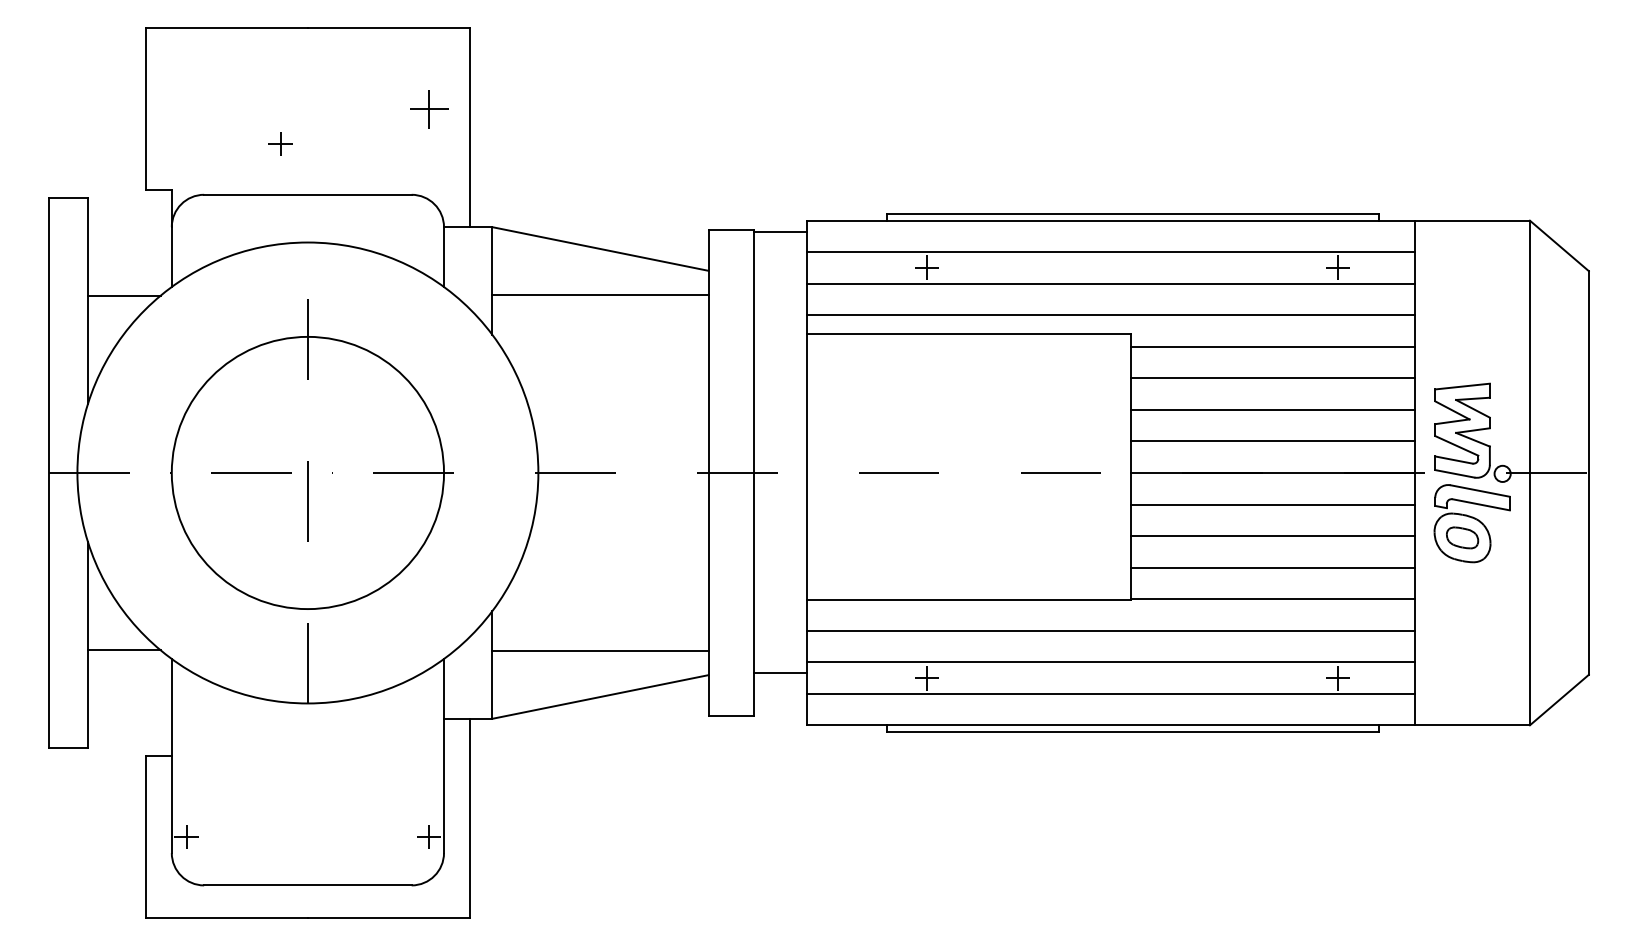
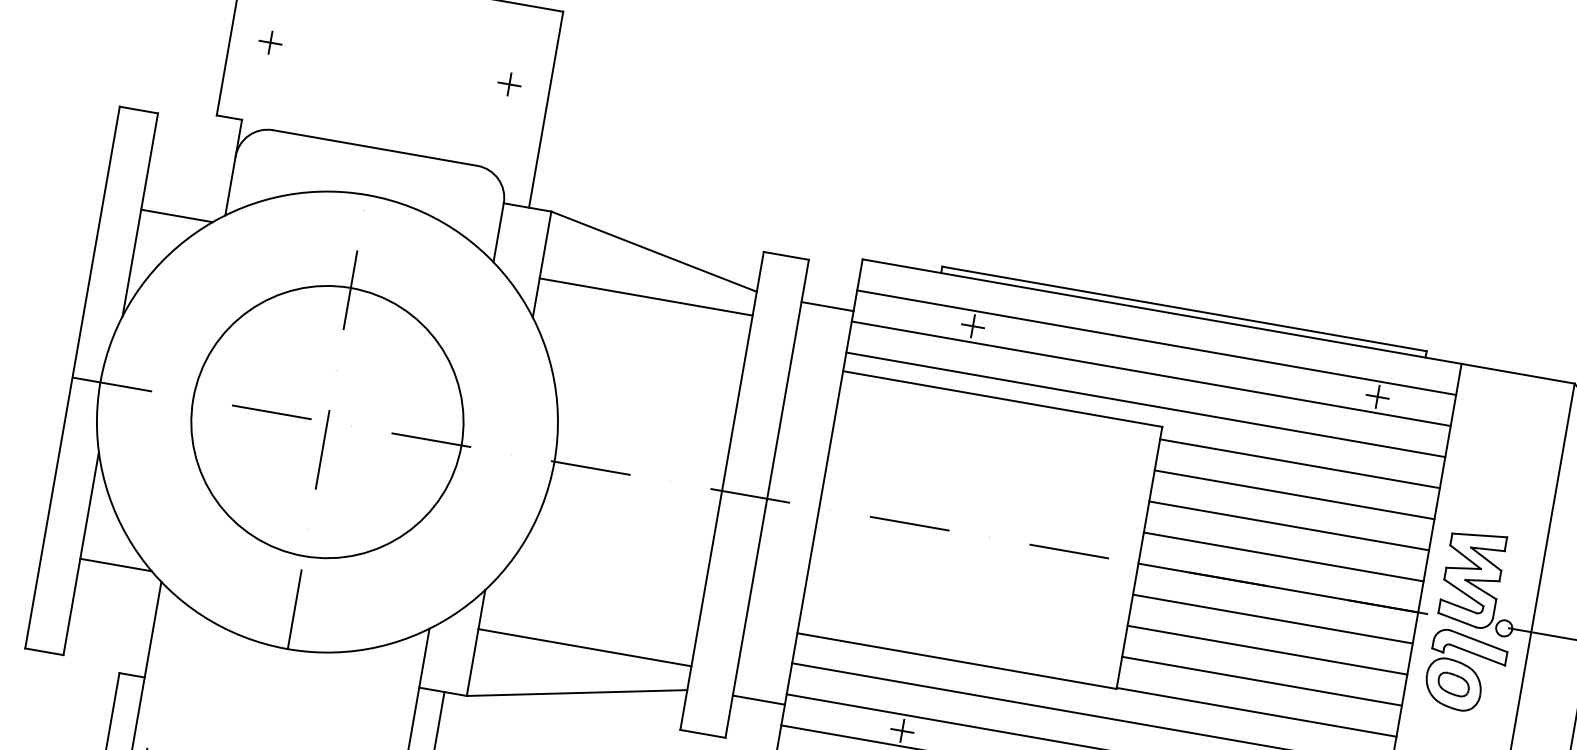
part: (428, 108) -> (508, 83), size x0.62
part: (280, 143) -> (270, 42), moved
line: (780, 232) -> (827, 306), moved

